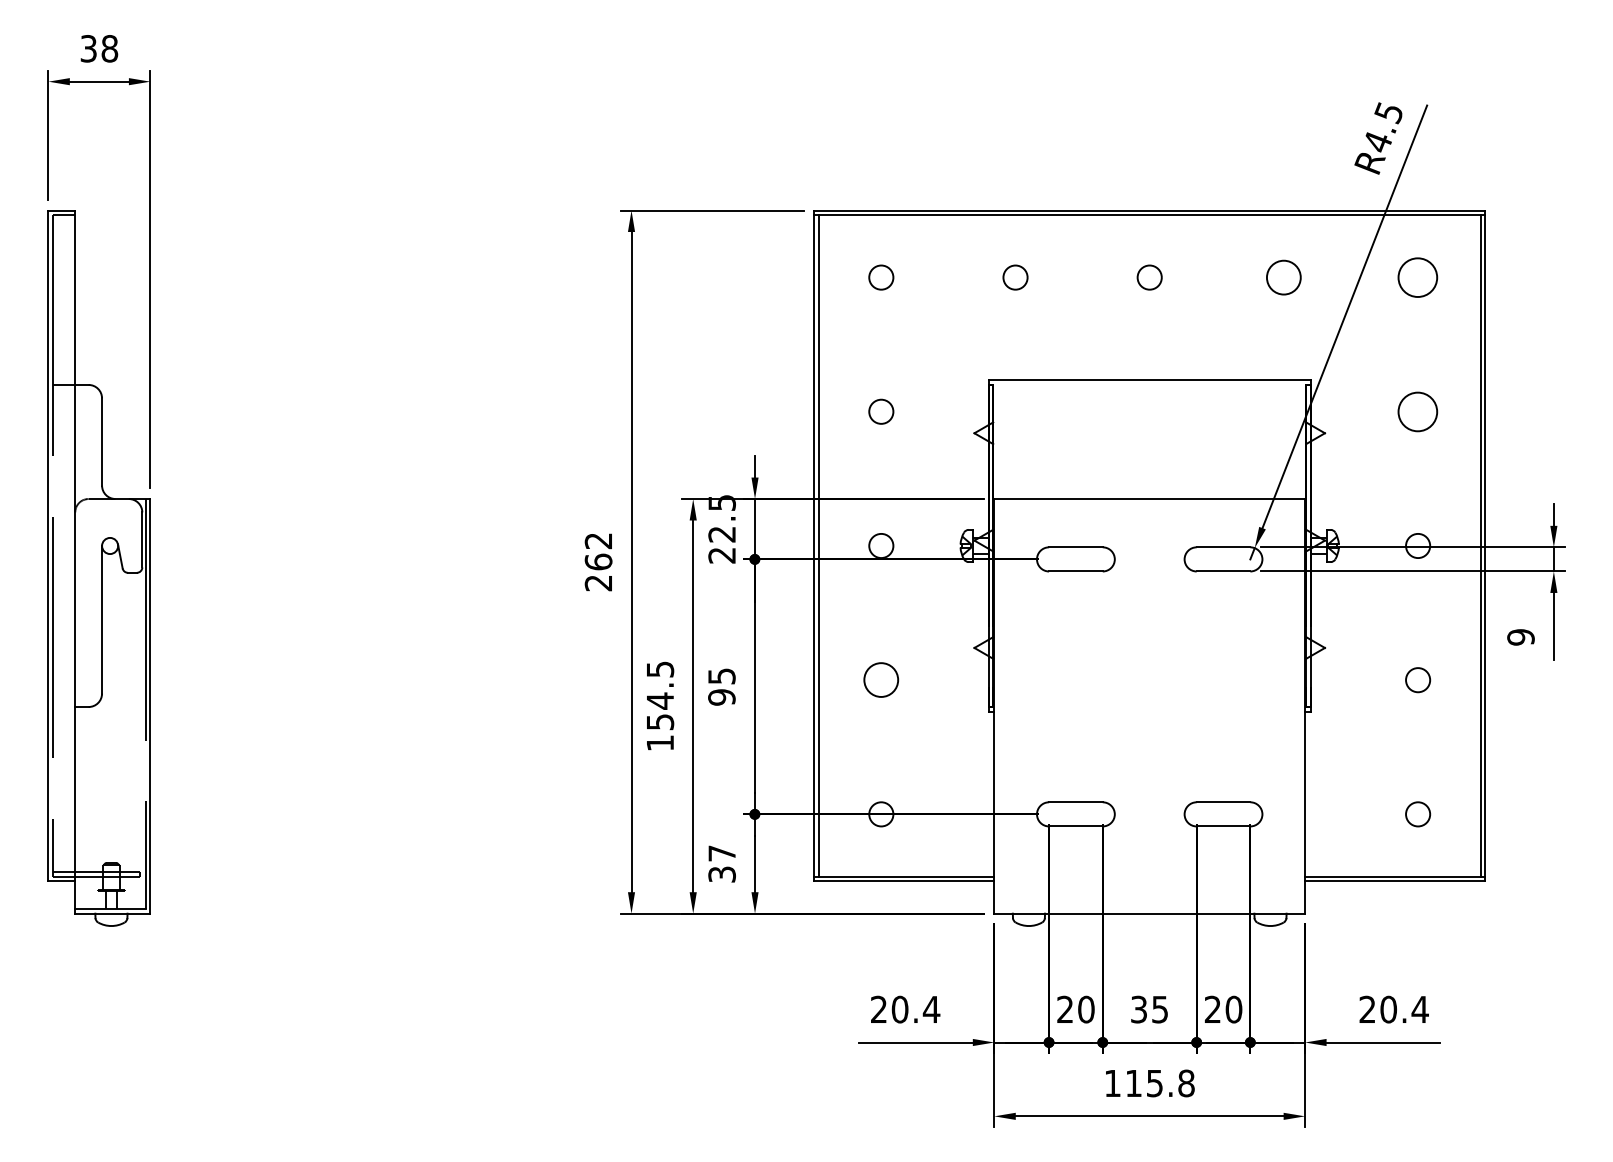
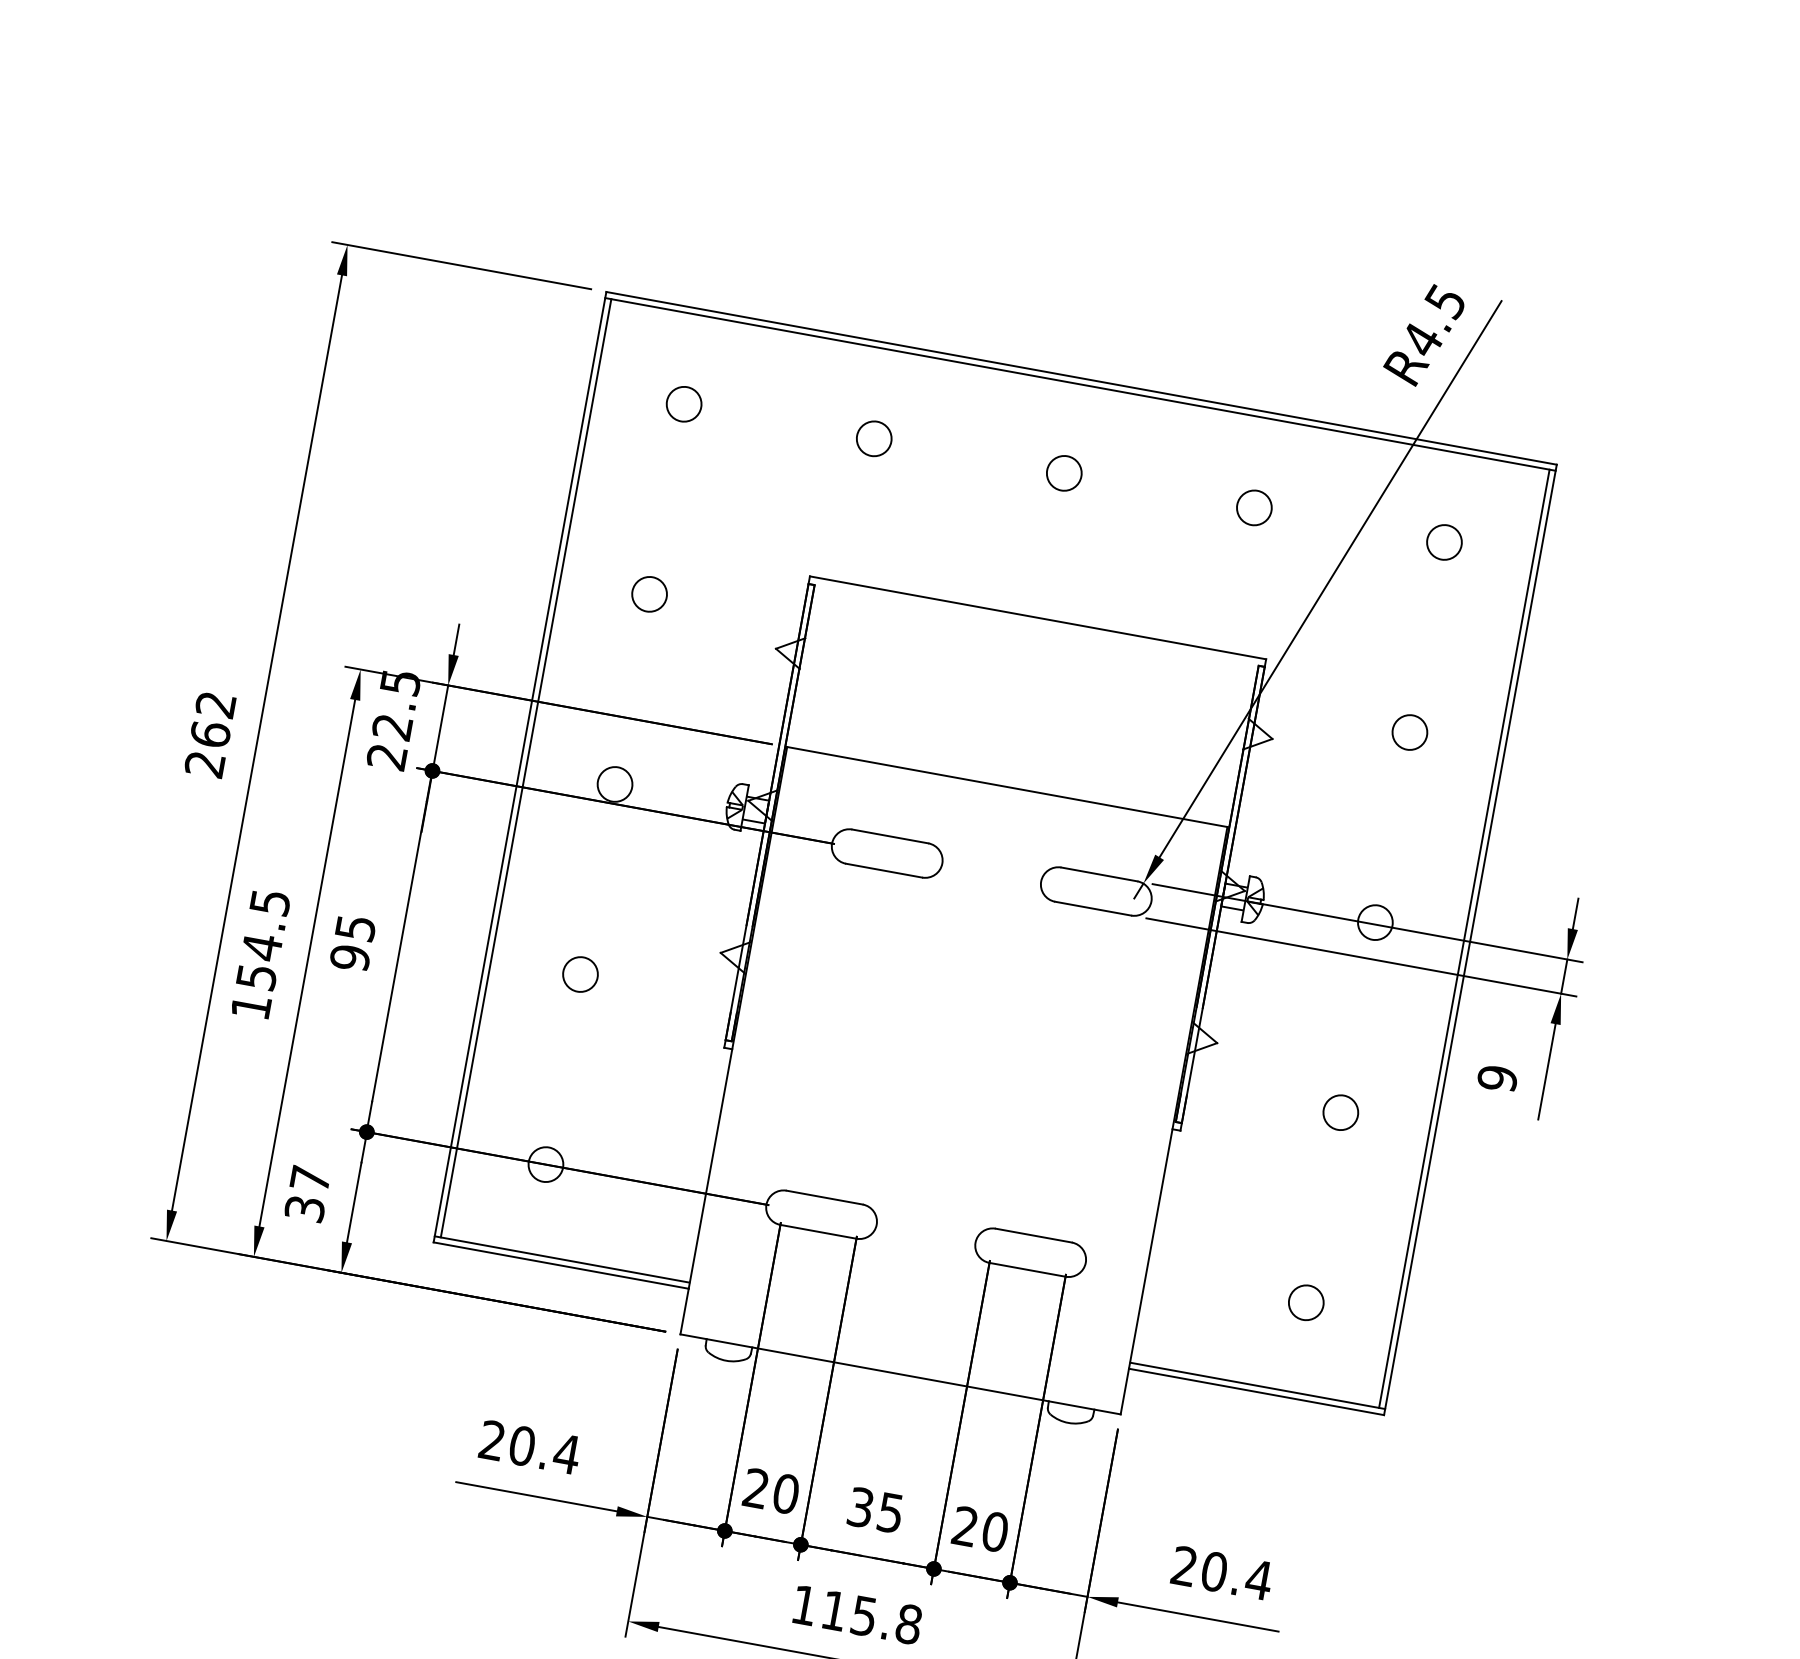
circle: (1283, 277) -> (1253, 507), size x0.71
circle: (1418, 277) -> (1445, 542), size x0.62
circle: (1418, 411) -> (1410, 732), size x0.62
circle: (881, 680) -> (580, 975), size x0.71

